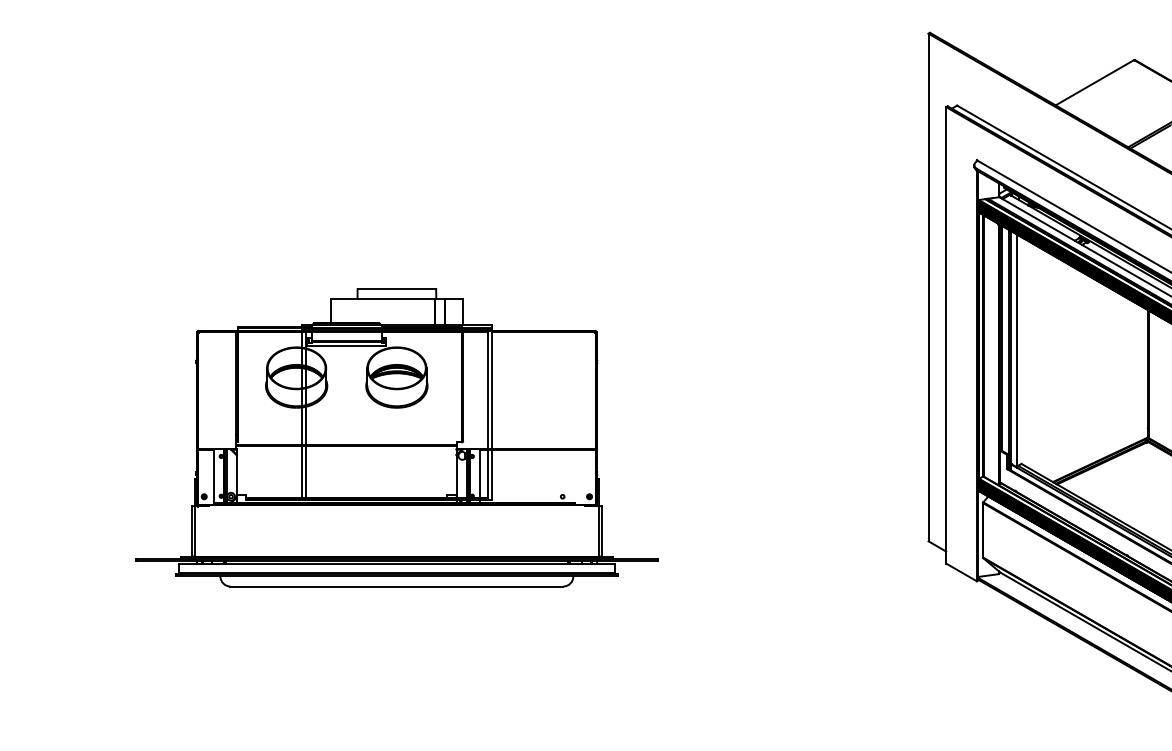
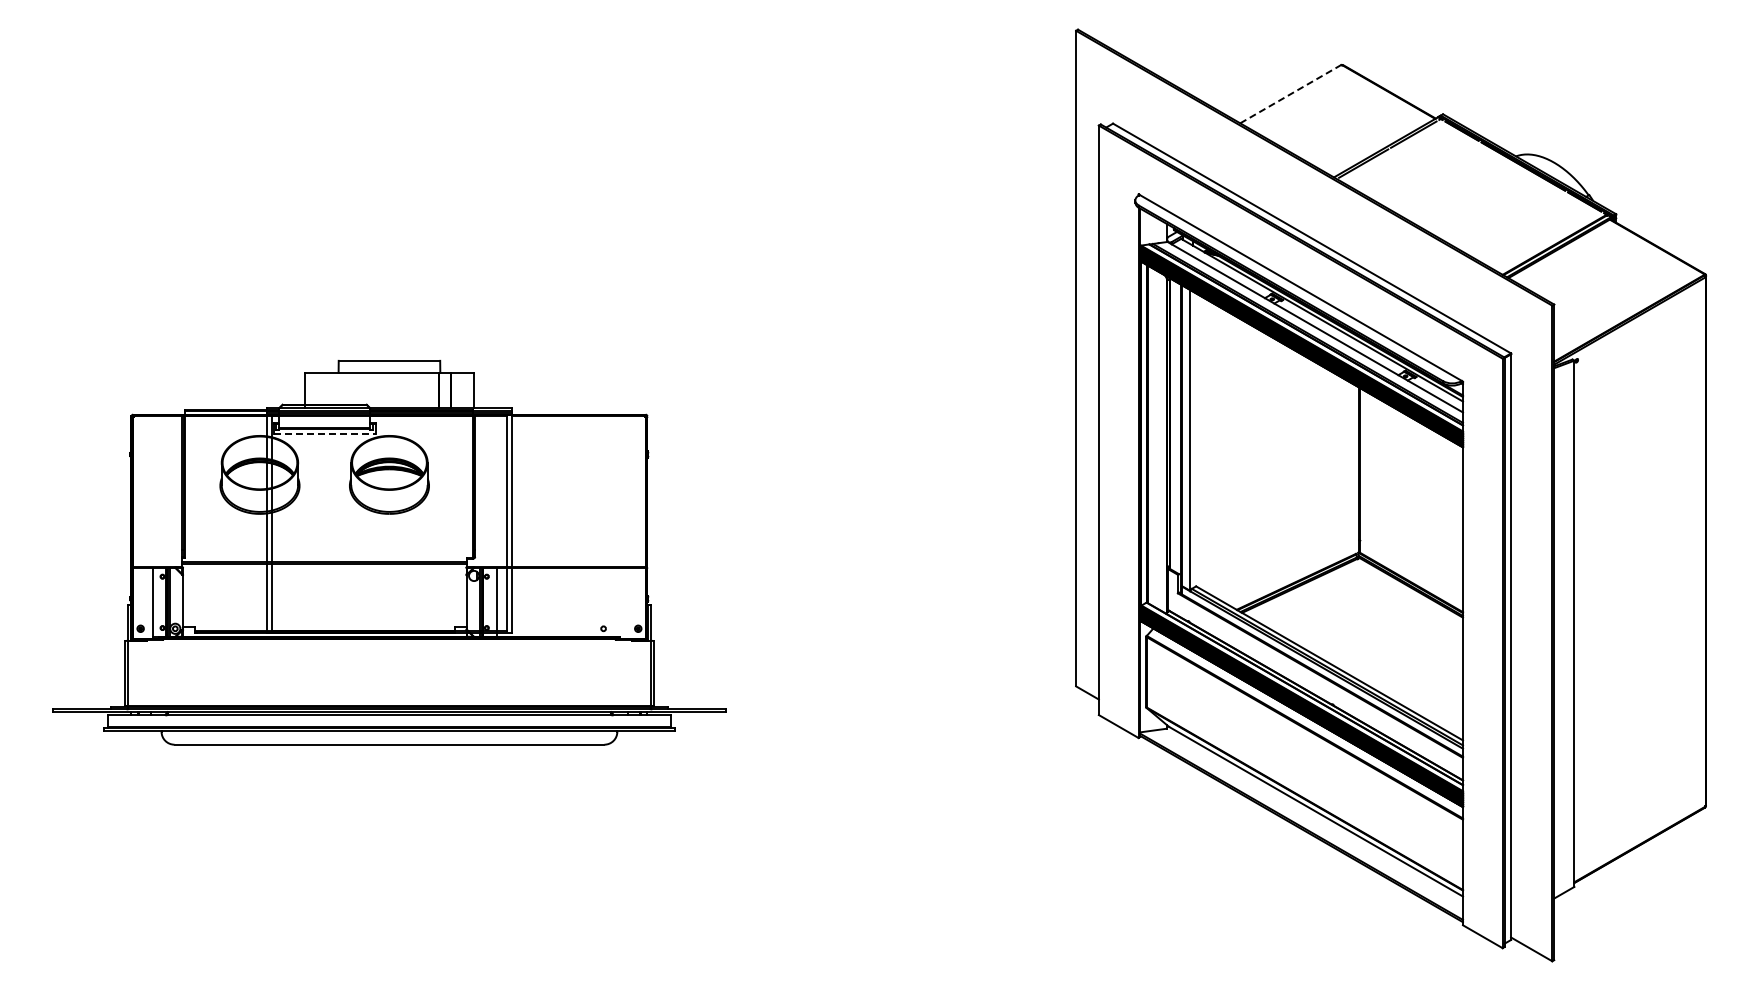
line: (1095, 82) -> (1291, 93), solid -> dashed
line: (346, 346) -> (324, 434), solid -> dashed

